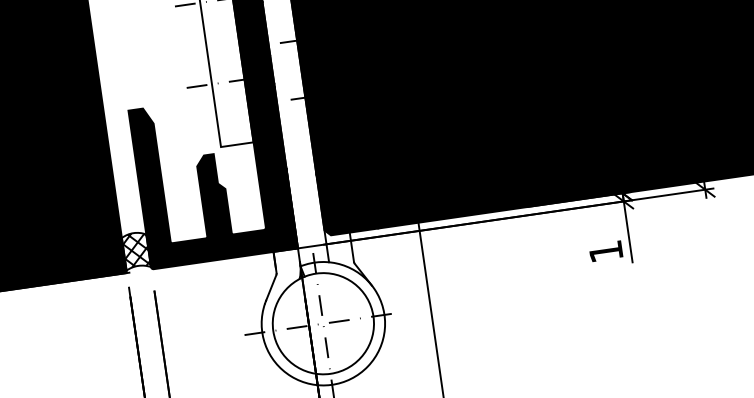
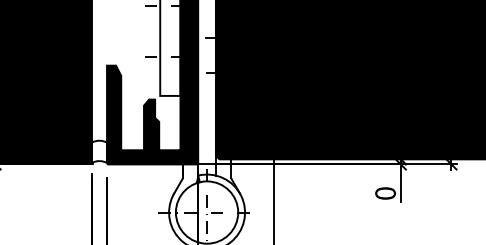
hatch: (136, 248) -> (99, 150), removed
text: (605, 251) -> (385, 193), 1 -> 0

